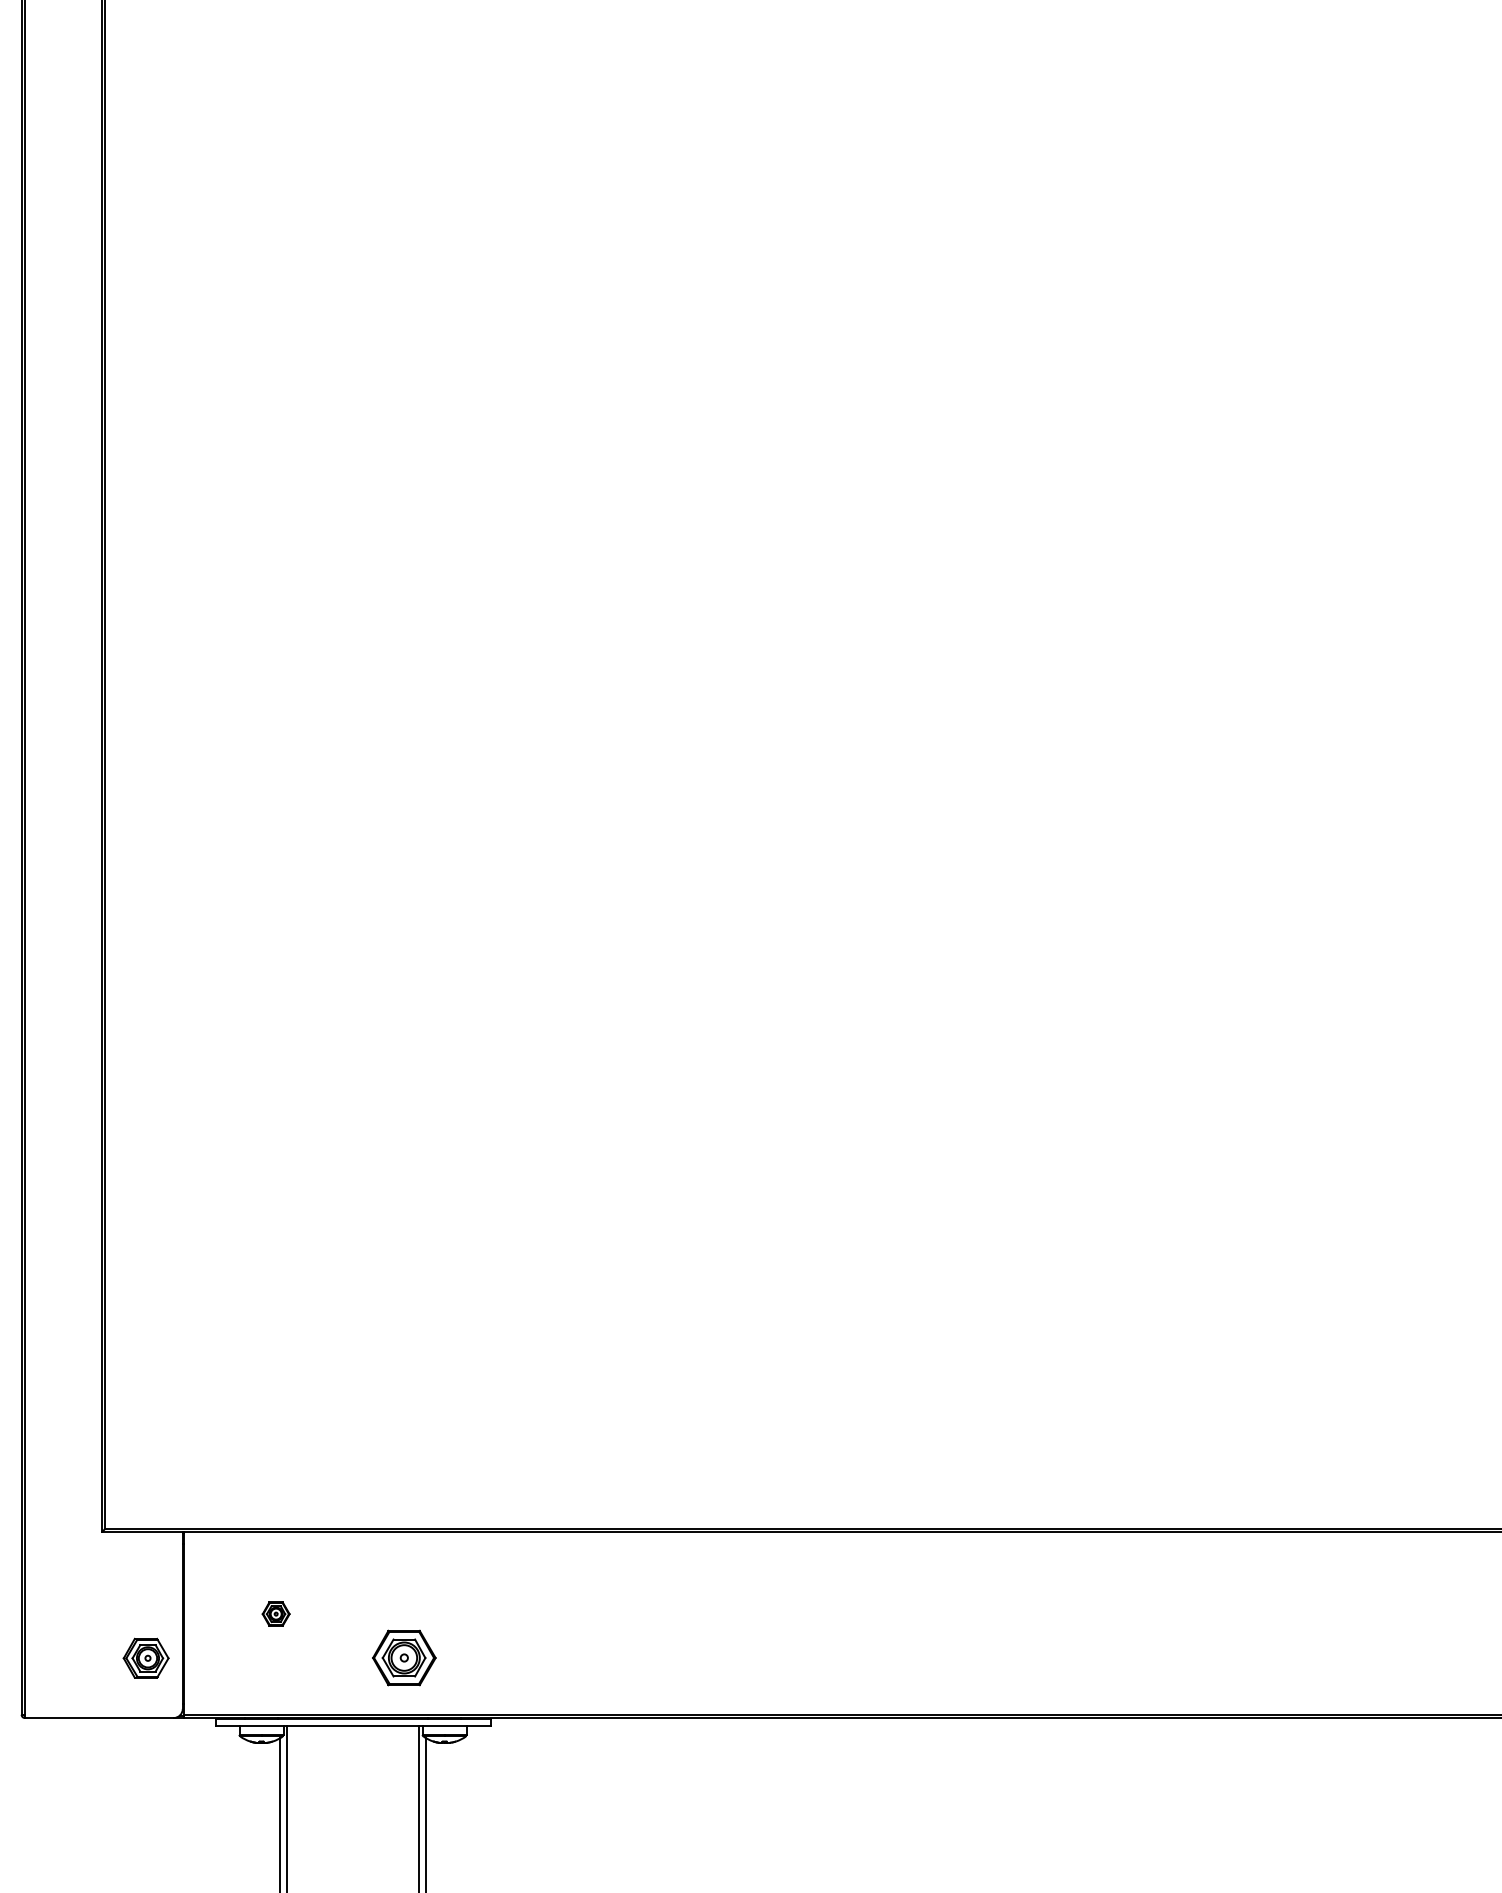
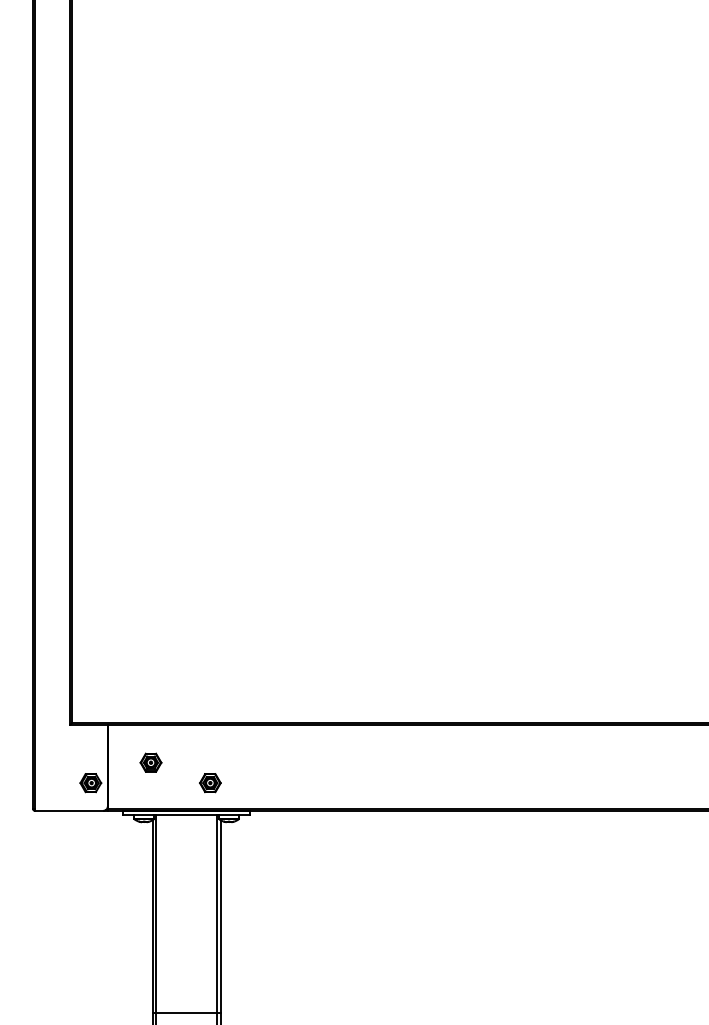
part: (275, 1613) -> (150, 762), size x1.67
part: (404, 1659) -> (210, 783), size x0.71

